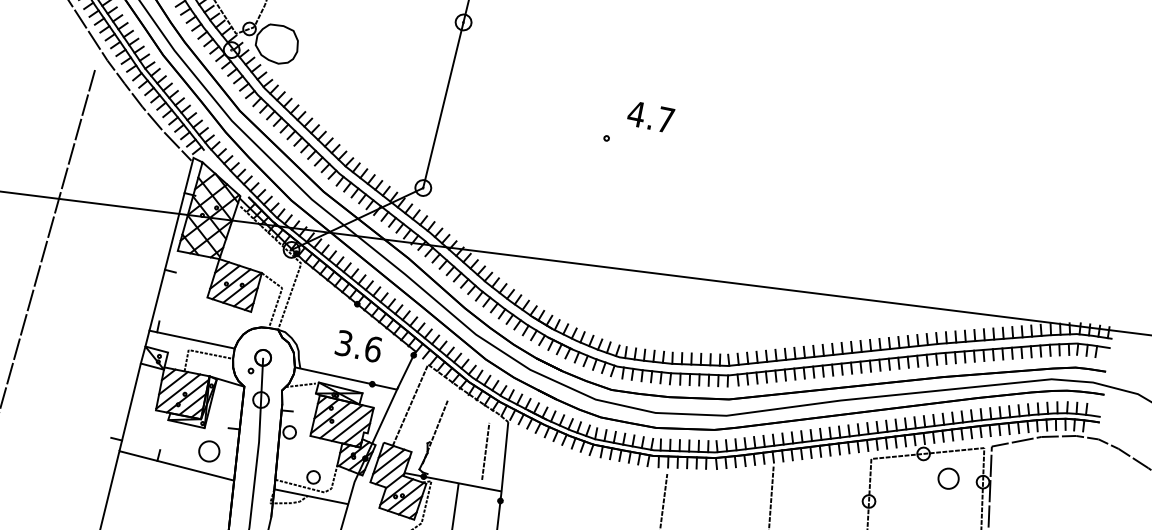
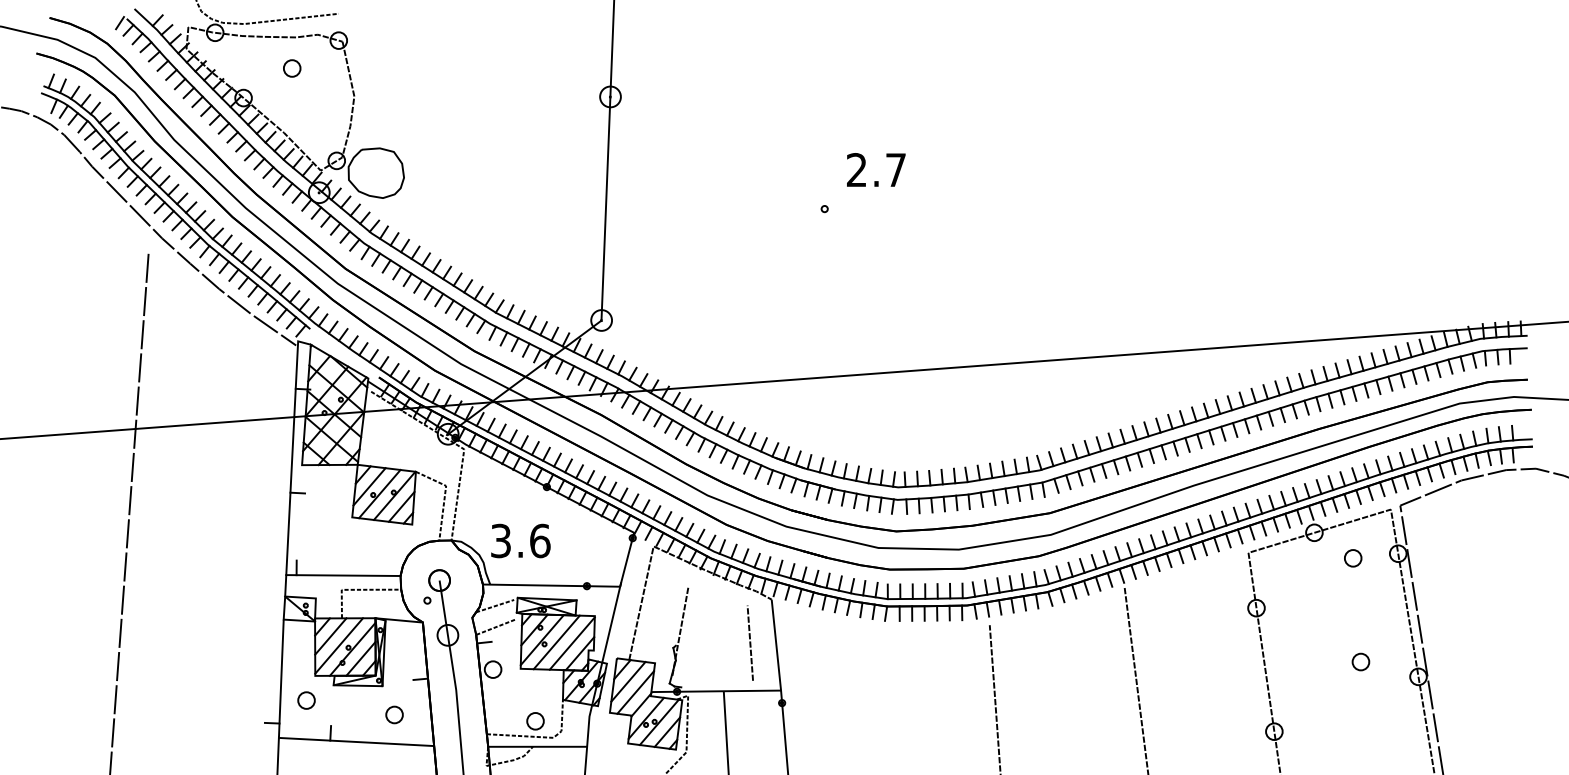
text: (636, 113) -> (856, 169), 4.7 -> 2.7
text: (358, 345) -> (520, 540), moved
line: (298, 400) -> (496, 626), added
part: (145, 427) -> (306, 700), added
part: (209, 451) -> (394, 714), size x0.62
part: (948, 478) -> (1353, 558), size x0.62

